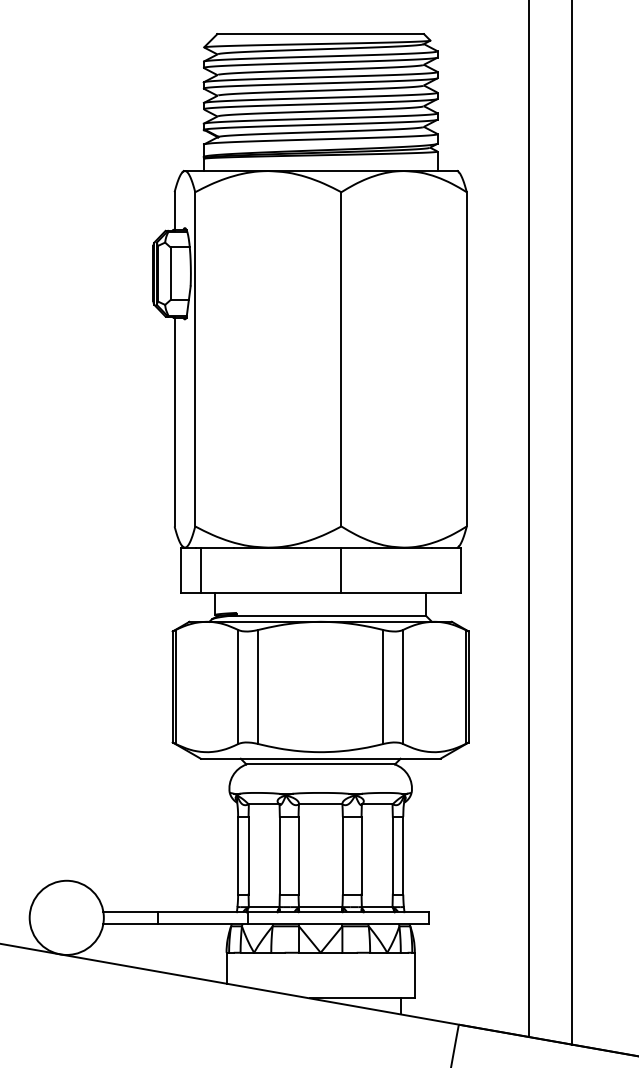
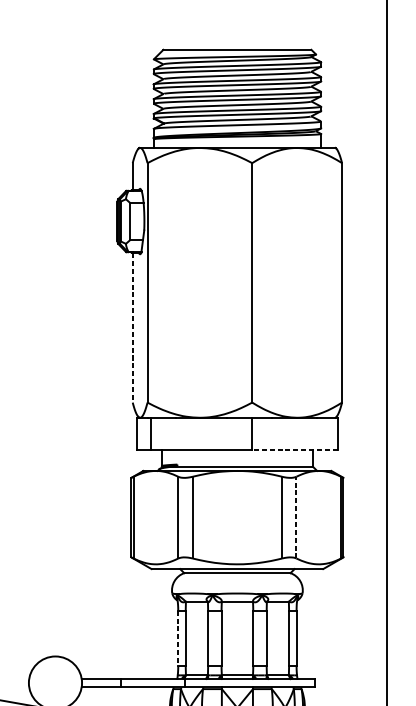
line: (174, 422) -> (132, 328), solid -> dashed
line: (400, 593) -> (294, 450), solid -> dashed
line: (403, 687) -> (296, 517), solid -> dashed
line: (238, 855) -> (178, 638), solid -> dashed

